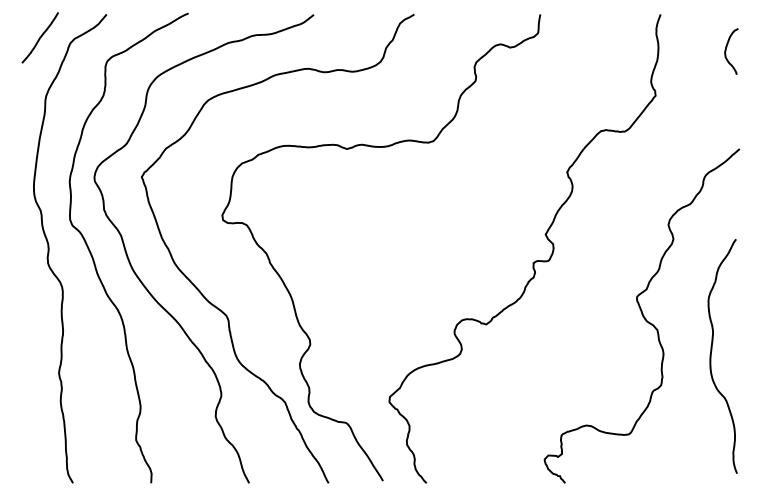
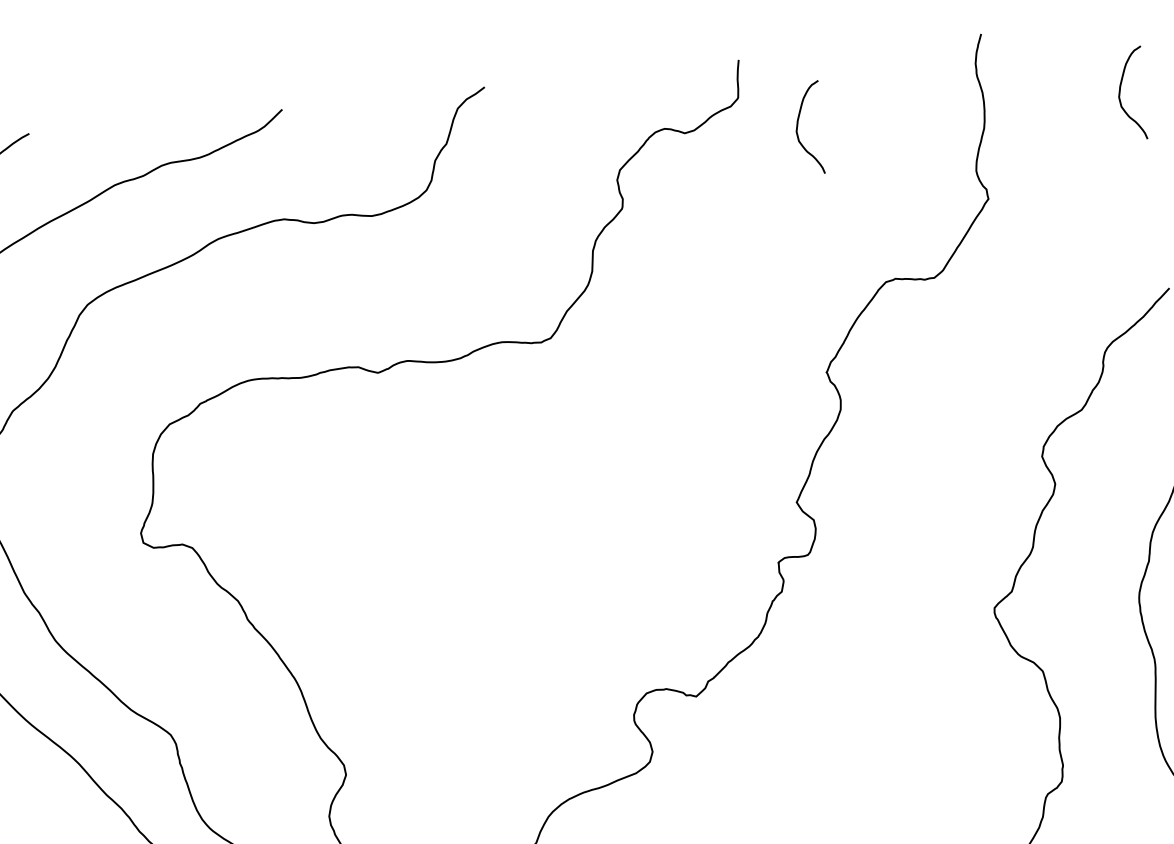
curve: (566, 51) -> (799, 128), added

